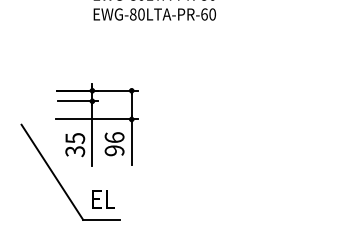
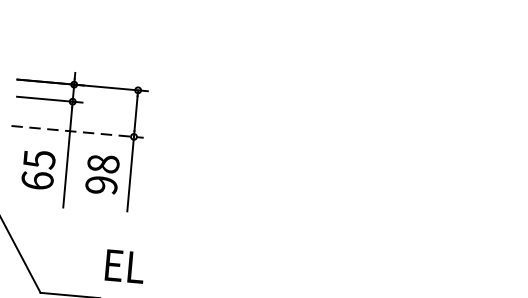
line: (97, 119) -> (78, 132), solid -> dashed
text: (114, 137) -> (103, 163), 96 -> 98
text: (75, 151) -> (38, 180), 35 -> 65
text: (103, 199) -> (125, 267), moved

